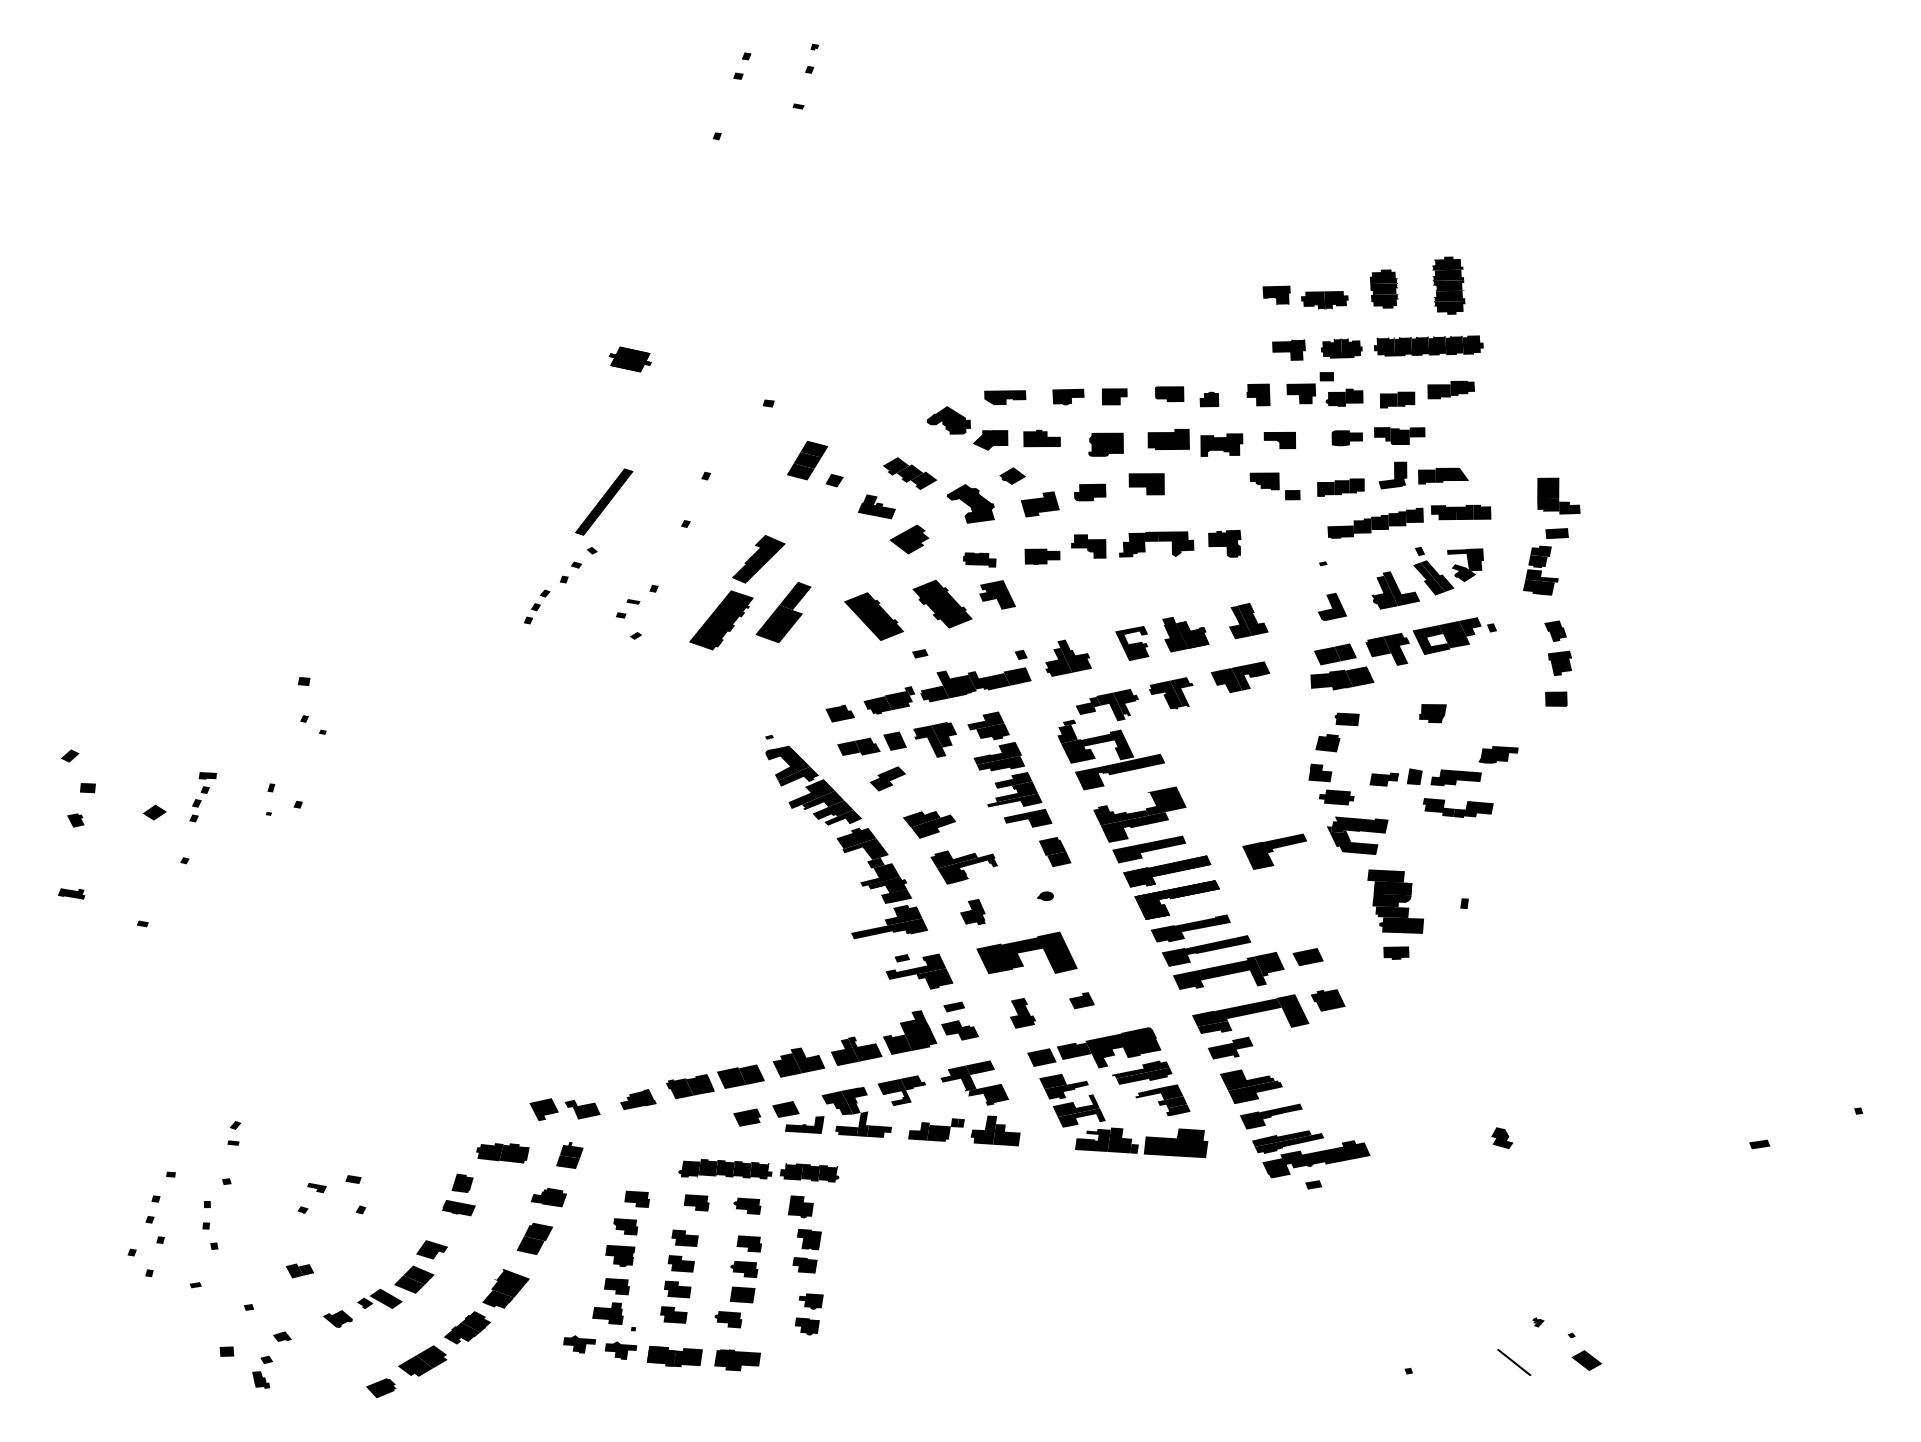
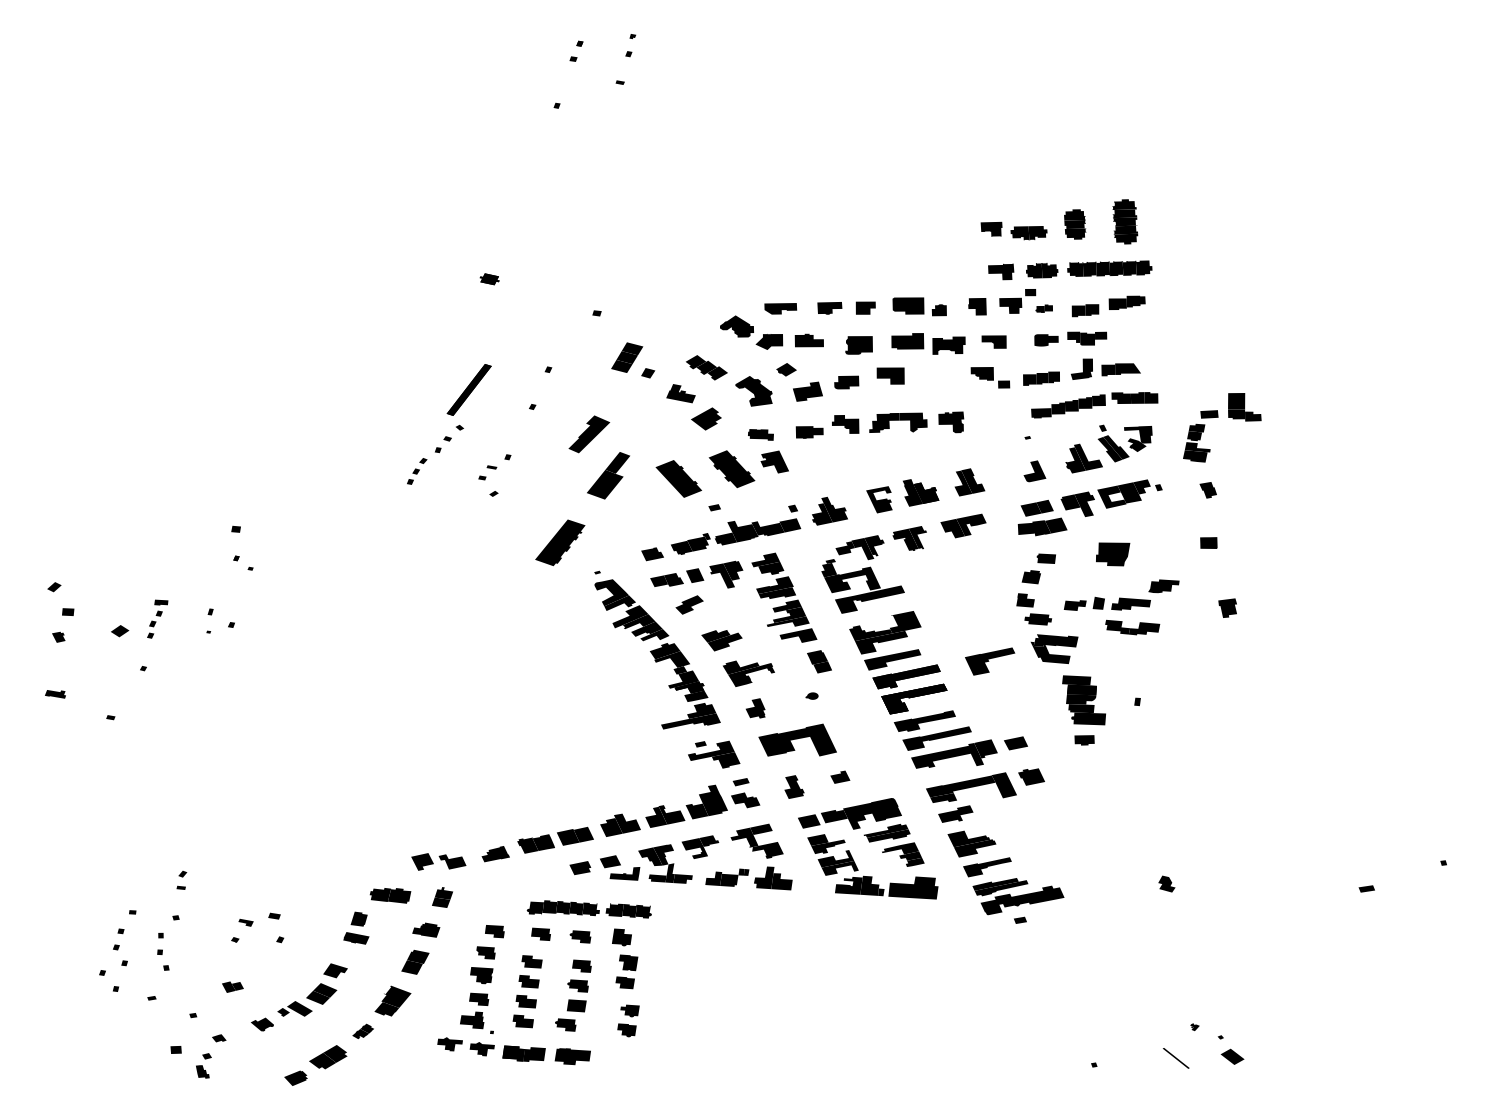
part: (630, 359) -> (489, 279), size x0.6
part: (1169, 394) -> (908, 306), size x1.4
part: (1343, 397) -> (1043, 308), size x0.6
part: (1558, 496) -> (1244, 407), moved
part: (721, 619) -> (560, 542), moved
part: (1559, 662) -> (1227, 607), moved
part: (1432, 712) -> (1112, 553), size x1.6
part: (468, 1327) -> (363, 1031), size x0.6

